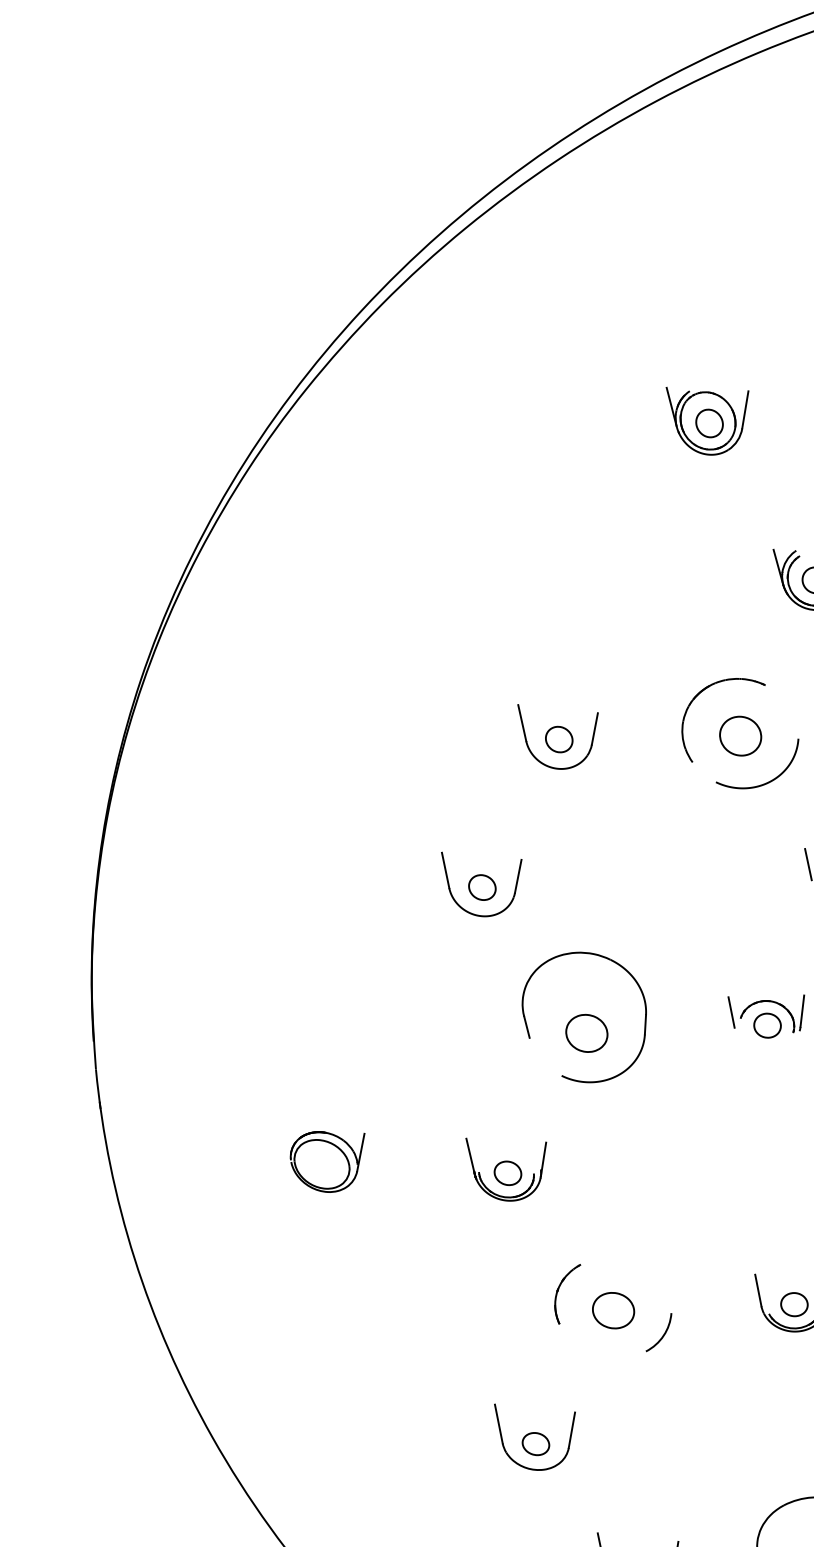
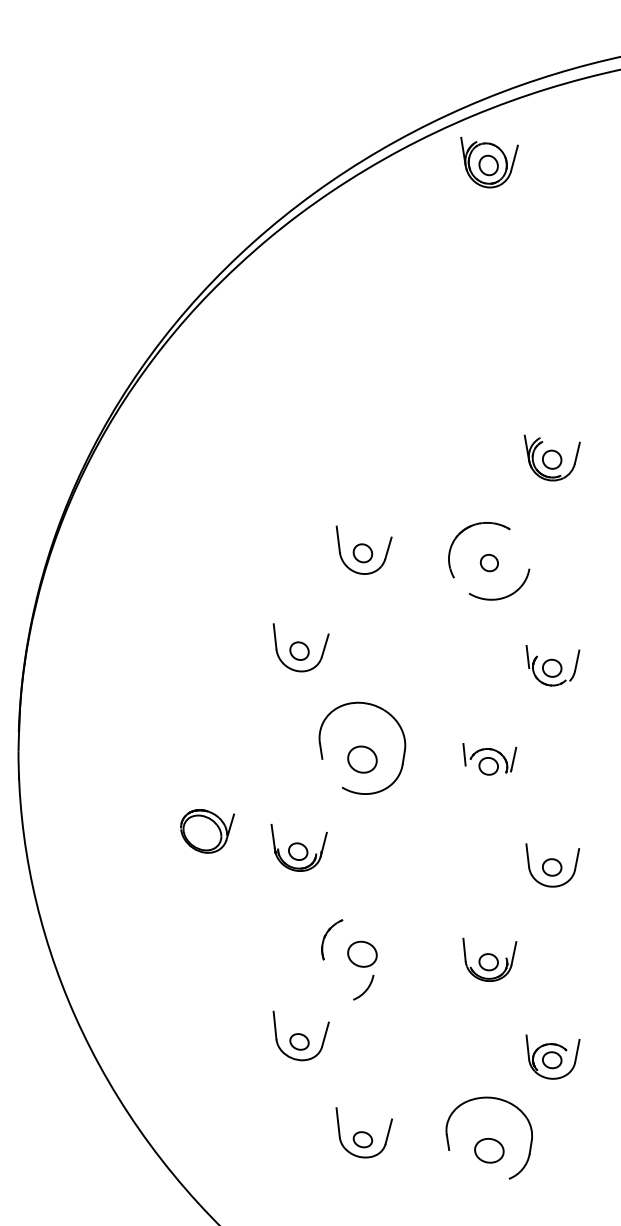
part: (710, 419) -> (489, 162), moved
part: (740, 735) -> (489, 562), size x0.6
part: (329, 1161) -> (207, 831), moved
arc: (661, 1335) -> (365, 989), moved

